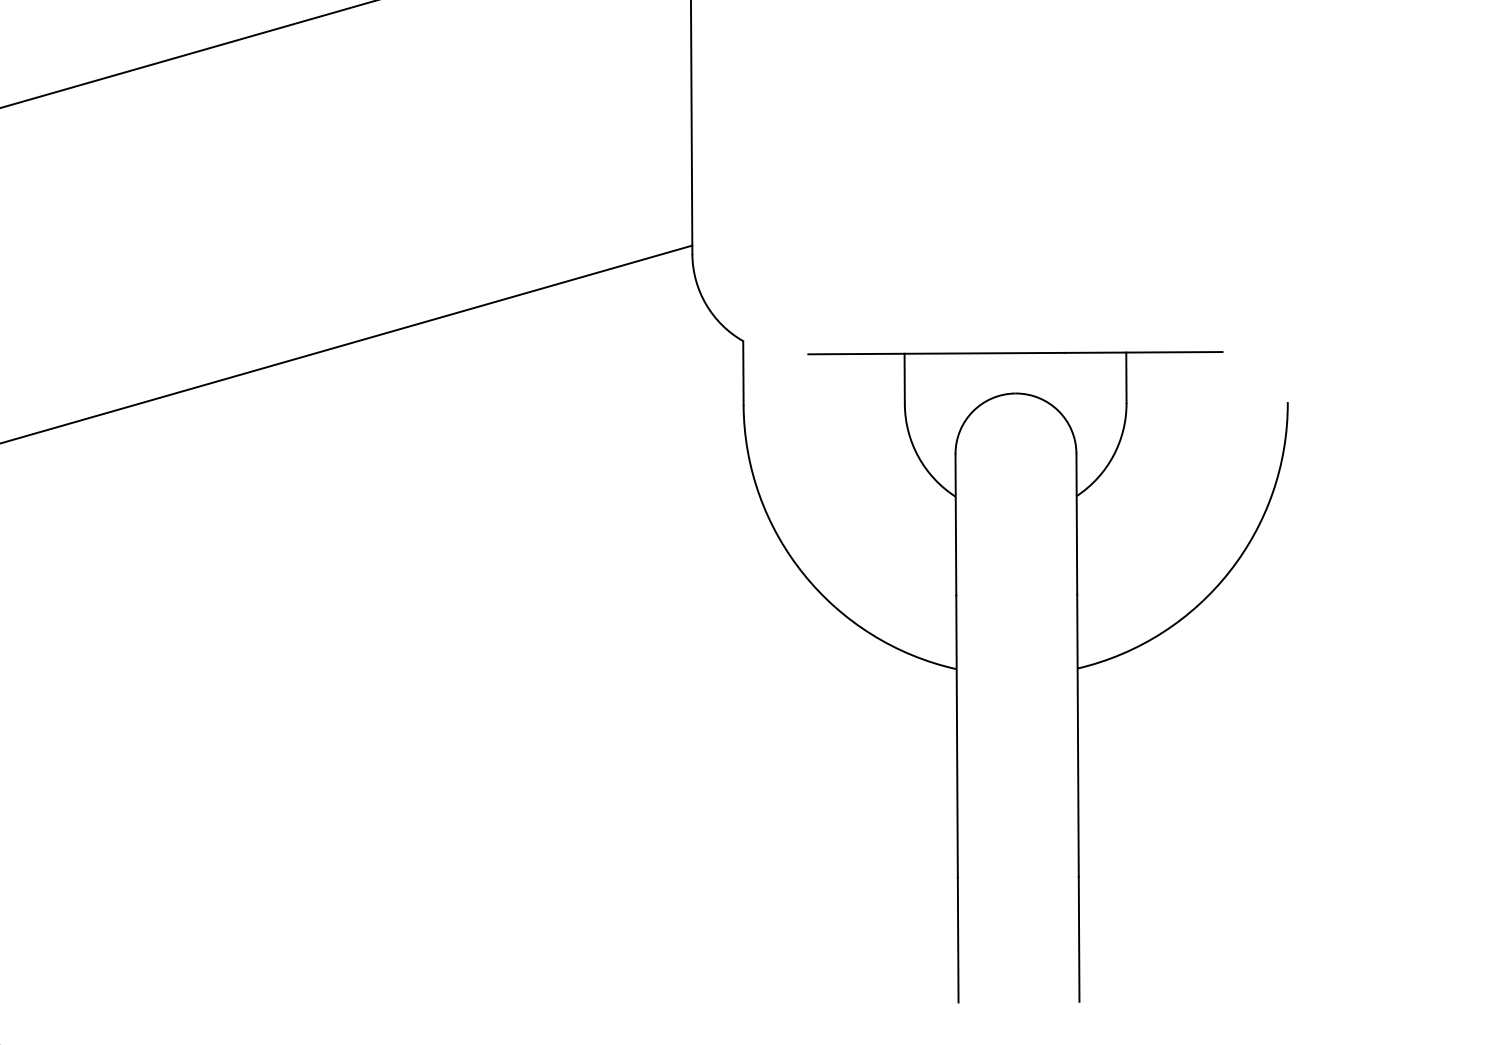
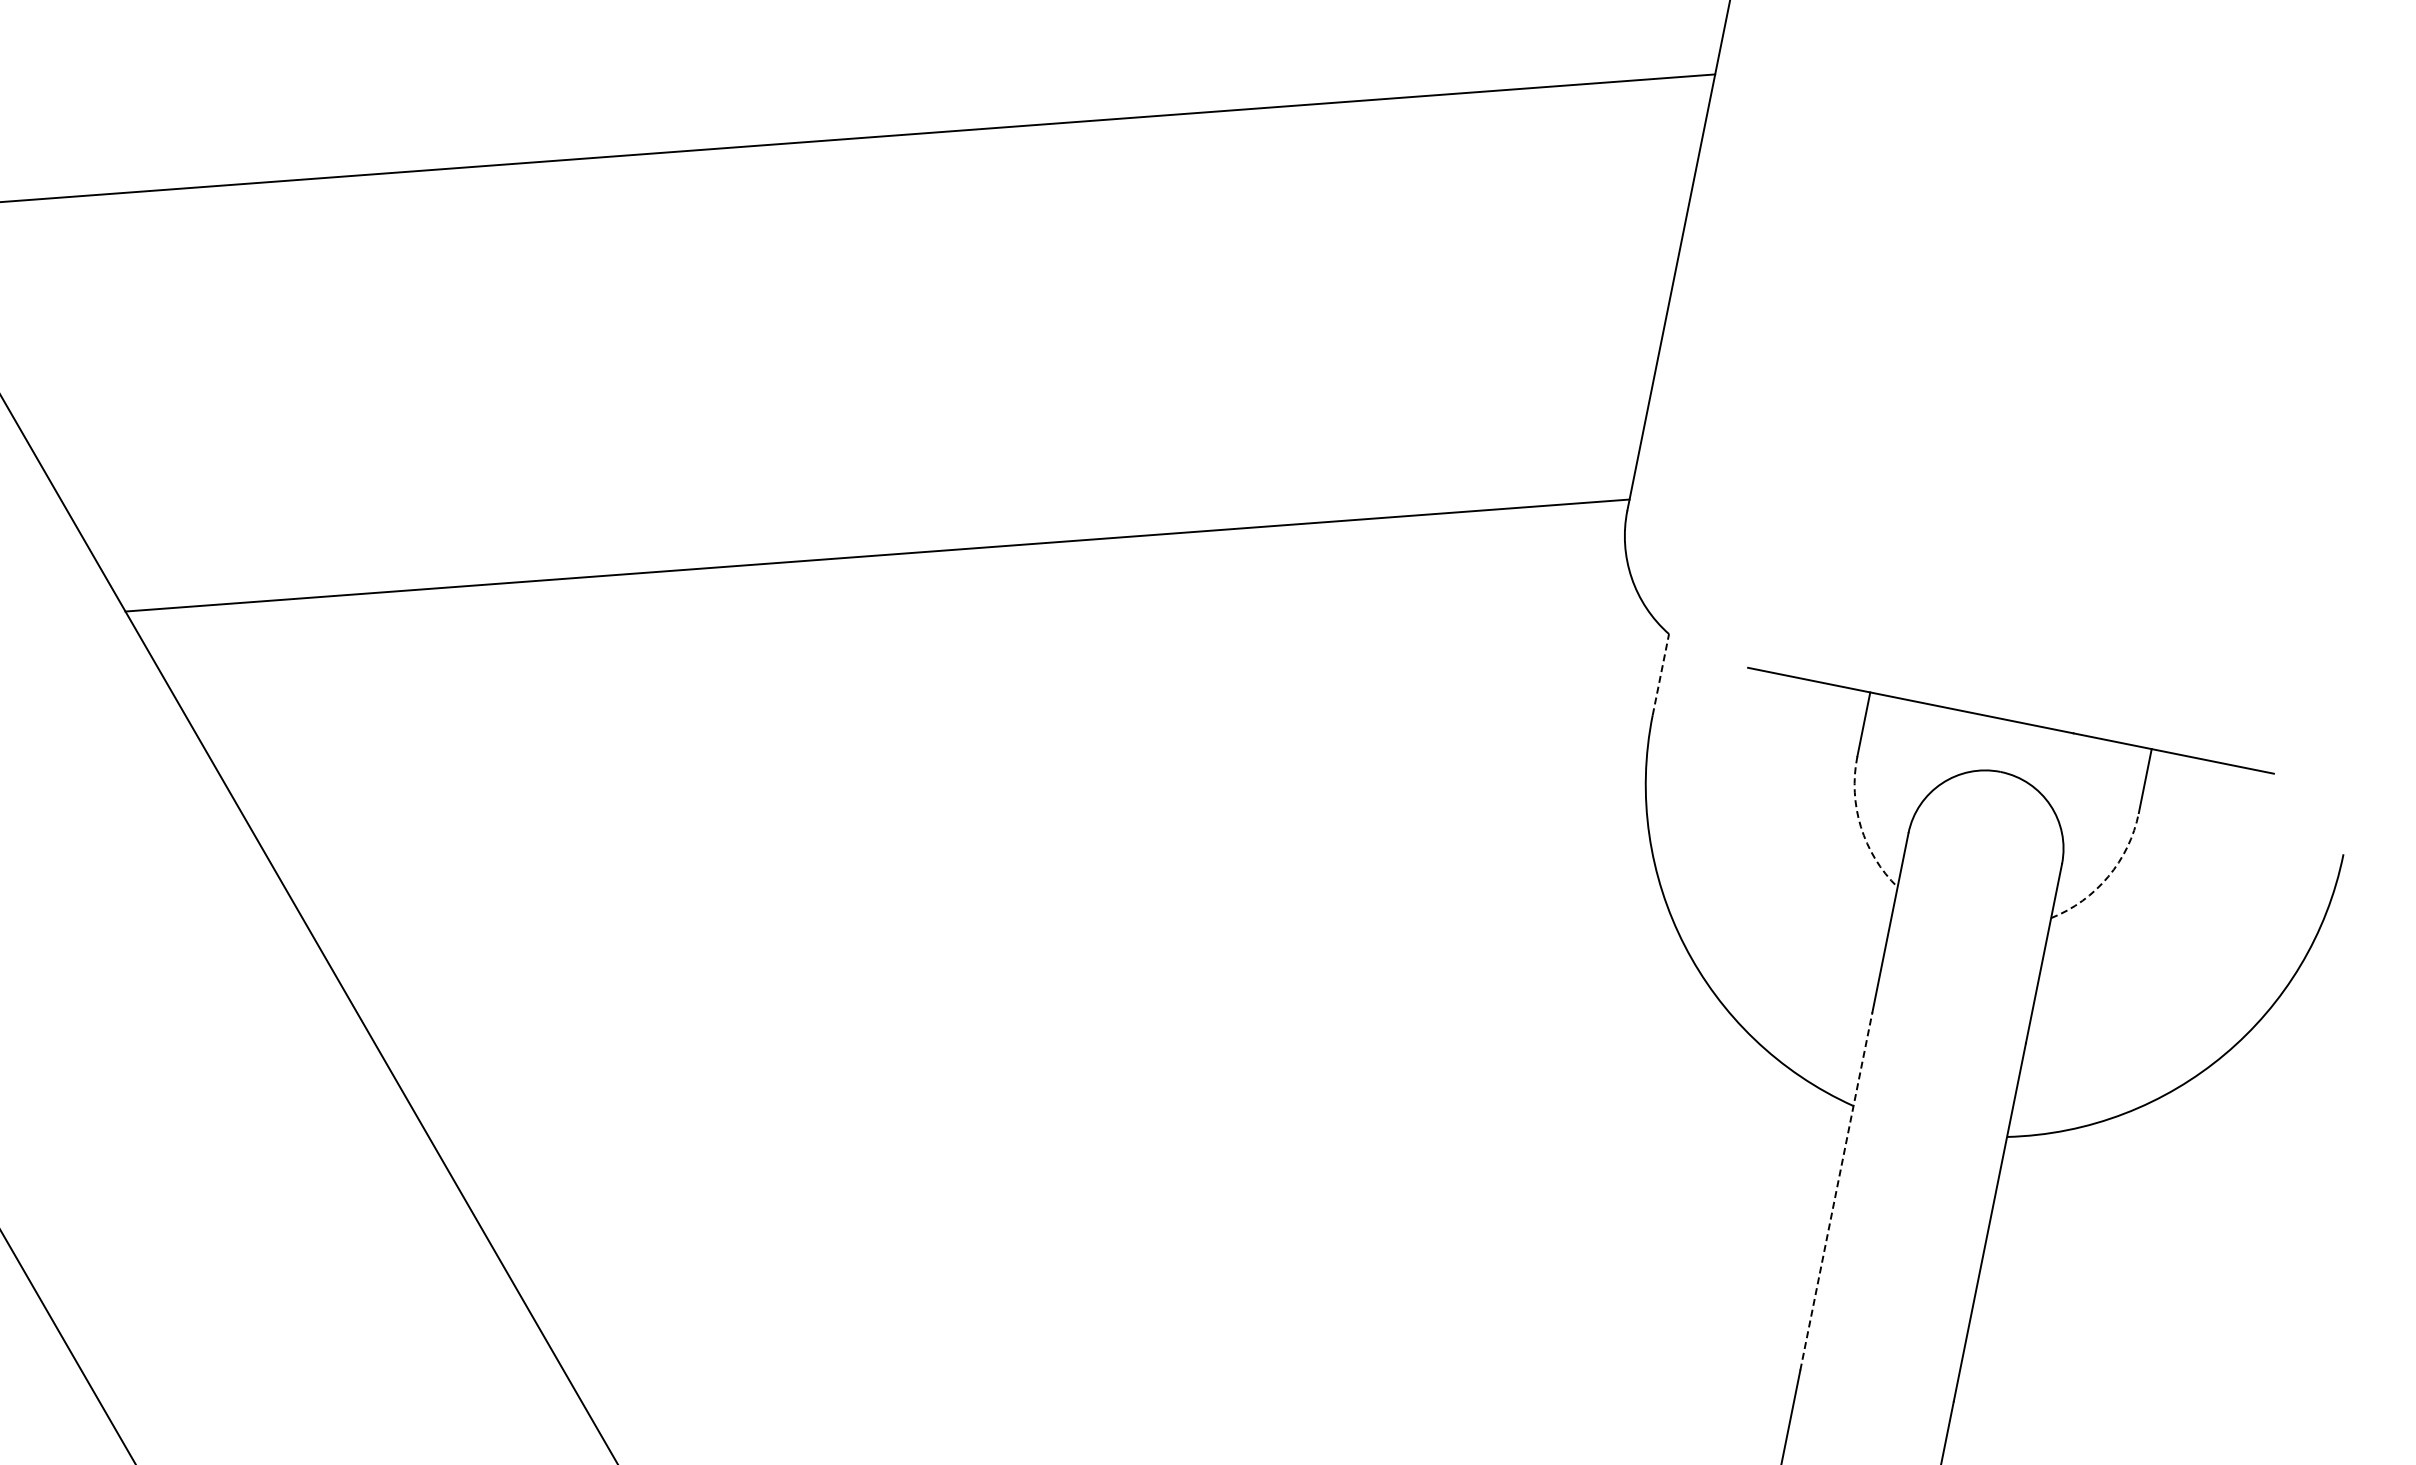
line: (743, 373) -> (1660, 674), solid -> dashed
arc: (1113, 455) -> (2108, 876), solid -> dashed
arc: (918, 456) -> (1860, 826), solid -> dashed
line: (957, 736) -> (1836, 1191), solid -> dashed

